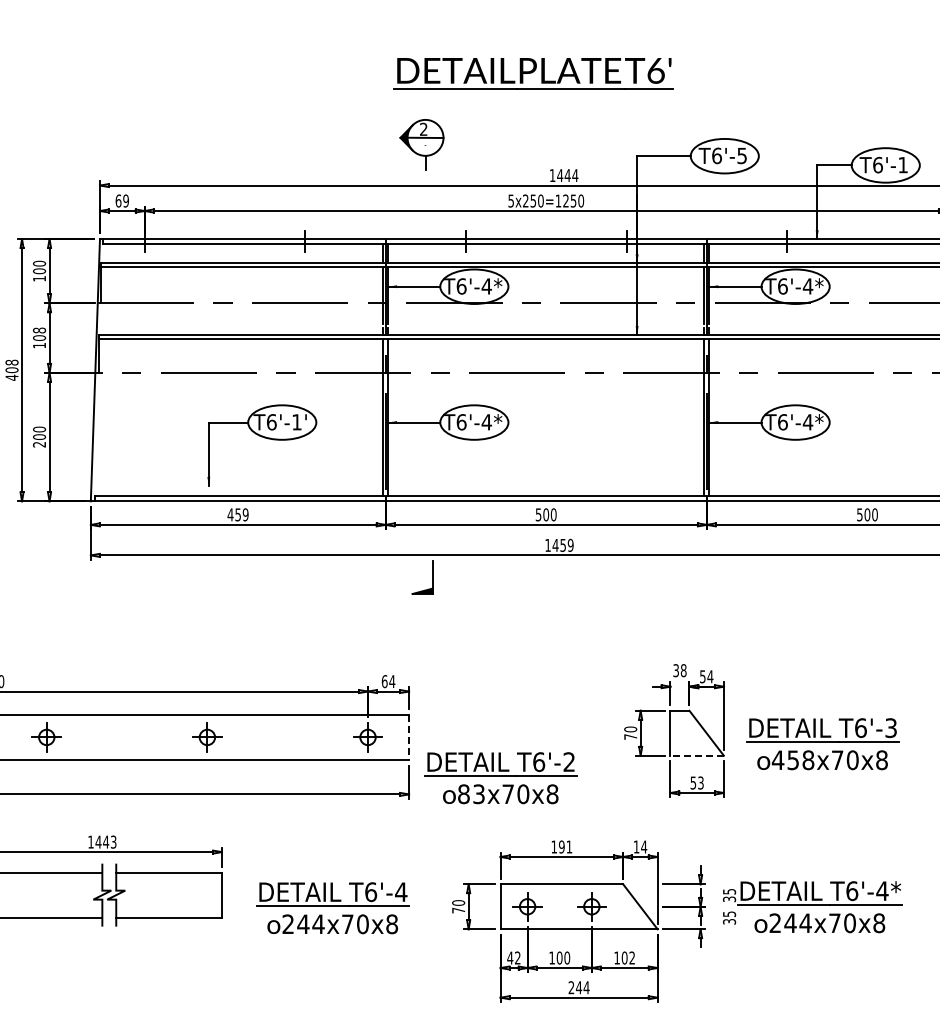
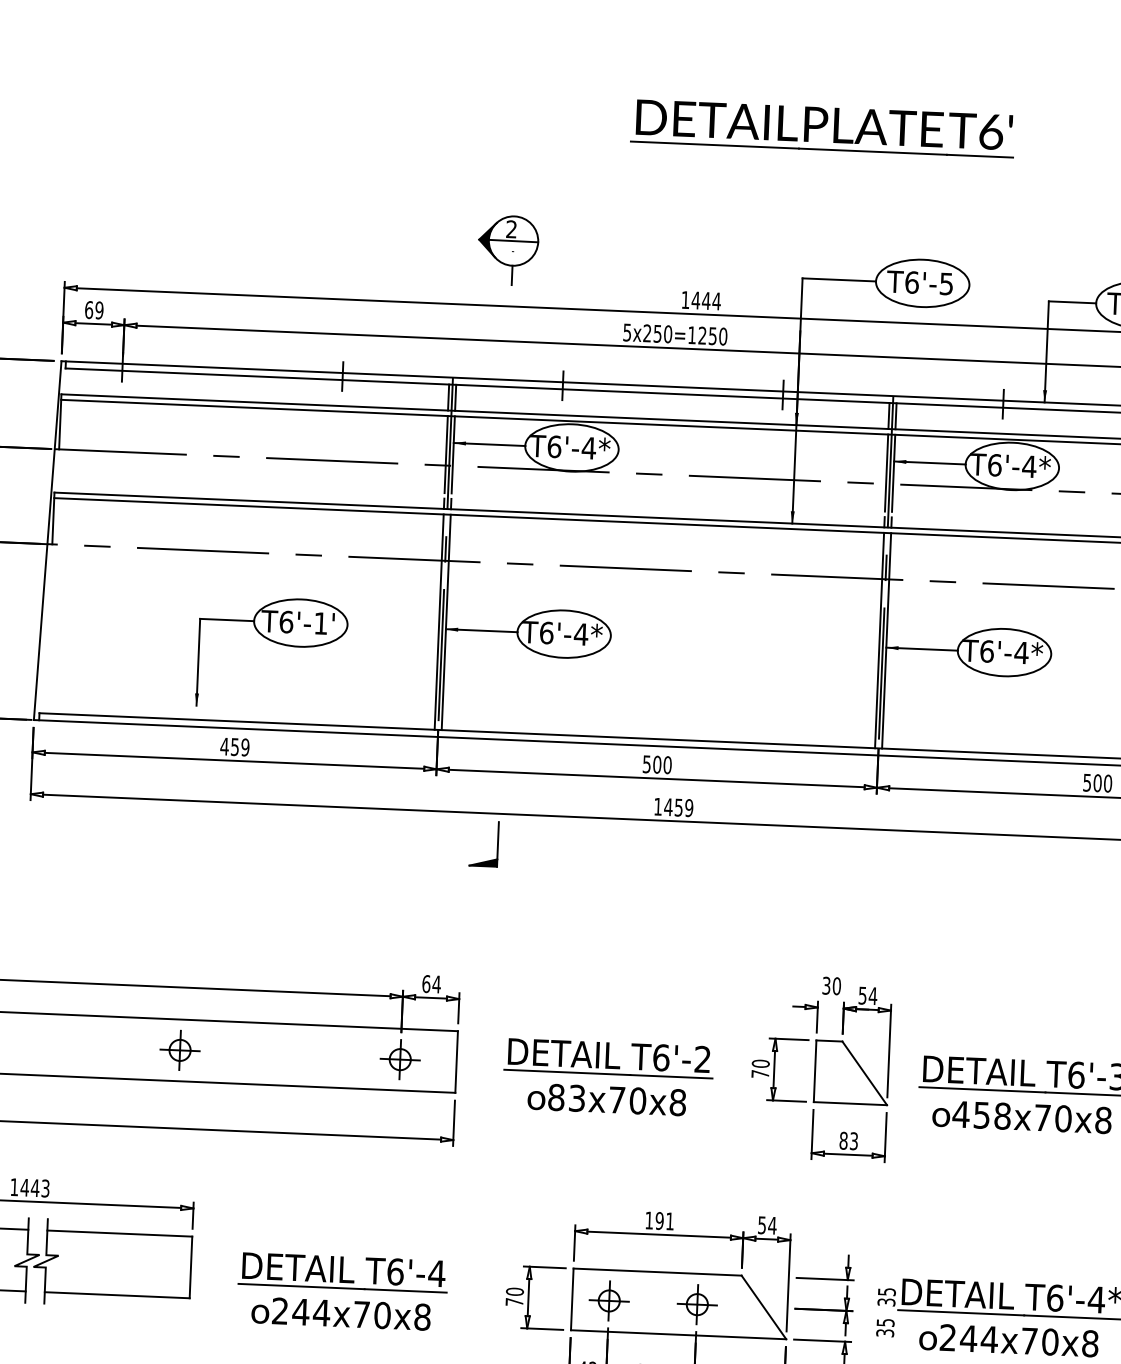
part: (533, 73) -> (823, 128), moved
text: (683, 670) -> (836, 986), 38 -> 30
line: (409, 737) -> (457, 1062), dashed -> solid
line: (697, 755) -> (850, 1103), dashed -> solid
part: (500, 778) -> (607, 1078), moved
text: (693, 782) -> (843, 1140), 53 -> 83
text: (636, 846) -> (762, 1224), 14 -> 54

